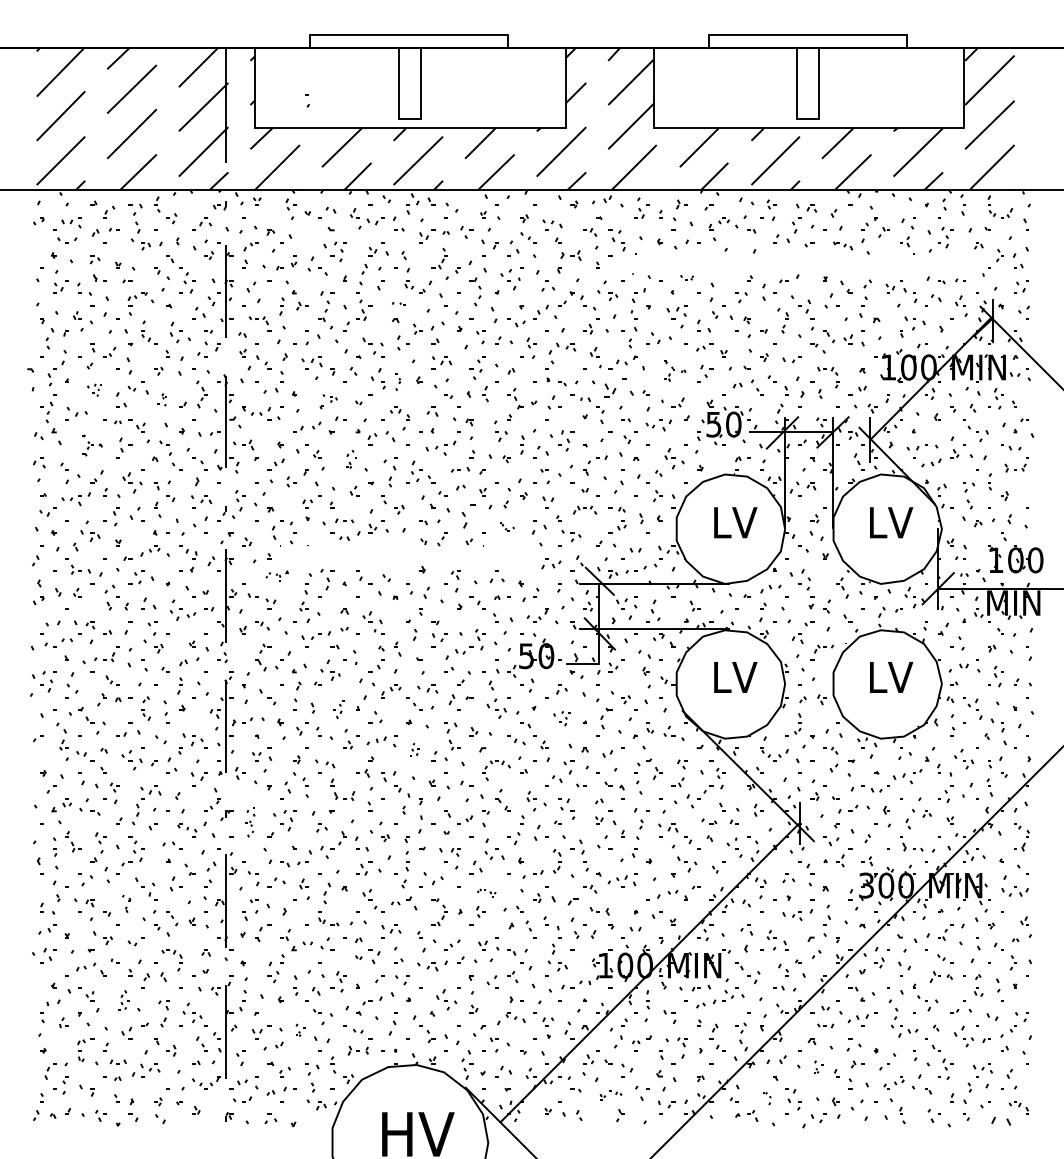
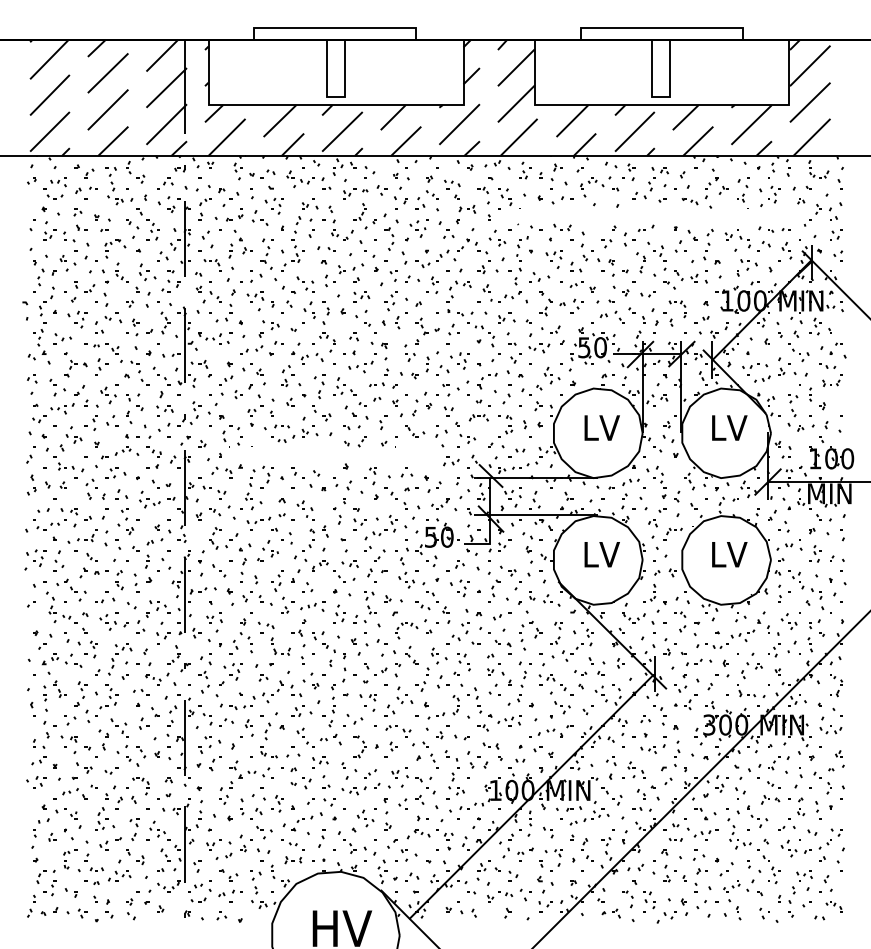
part: (307, 100) -> (251, 193), moved
part: (687, 277) -> (562, 227), size x1.67
part: (398, 303) -> (326, 248), size x1.67
part: (674, 370) -> (552, 303), size x1.43
part: (397, 381) -> (325, 312), size x1.67
part: (618, 387) -> (506, 317), size x0.71
part: (94, 390) -> (77, 319), size x1.67
part: (161, 399) -> (132, 327), size x1.67
part: (327, 401) -> (268, 328), size x1.43
part: (92, 445) -> (75, 364), size x1.43
part: (351, 459) -> (287, 376), size x1.43
part: (468, 515) -> (383, 422), size x0.71
part: (507, 526) -> (415, 431), size x1.67
part: (276, 575) -> (226, 471), size x1.67
part: (338, 709) -> (277, 580), size x1.43
part: (561, 718) -> (459, 588), size x1.43
part: (414, 749) -> (339, 613), size x1.67
part: (249, 822) -> (204, 673), size x1.67
part: (486, 893) -> (398, 731), size x1.67
part: (563, 900) -> (461, 737), size x0.71
part: (126, 903) -> (103, 739), size x1.43
part: (123, 999) -> (101, 818), size x1.43
part: (299, 1030) -> (245, 843), size x1.67
part: (817, 1066) -> (669, 873), size x1.67
part: (611, 1095) -> (500, 896), size x1.43
part: (766, 1098) -> (627, 899), size x1.67
part: (1001, 1120) -> (819, 917), size x0.62

